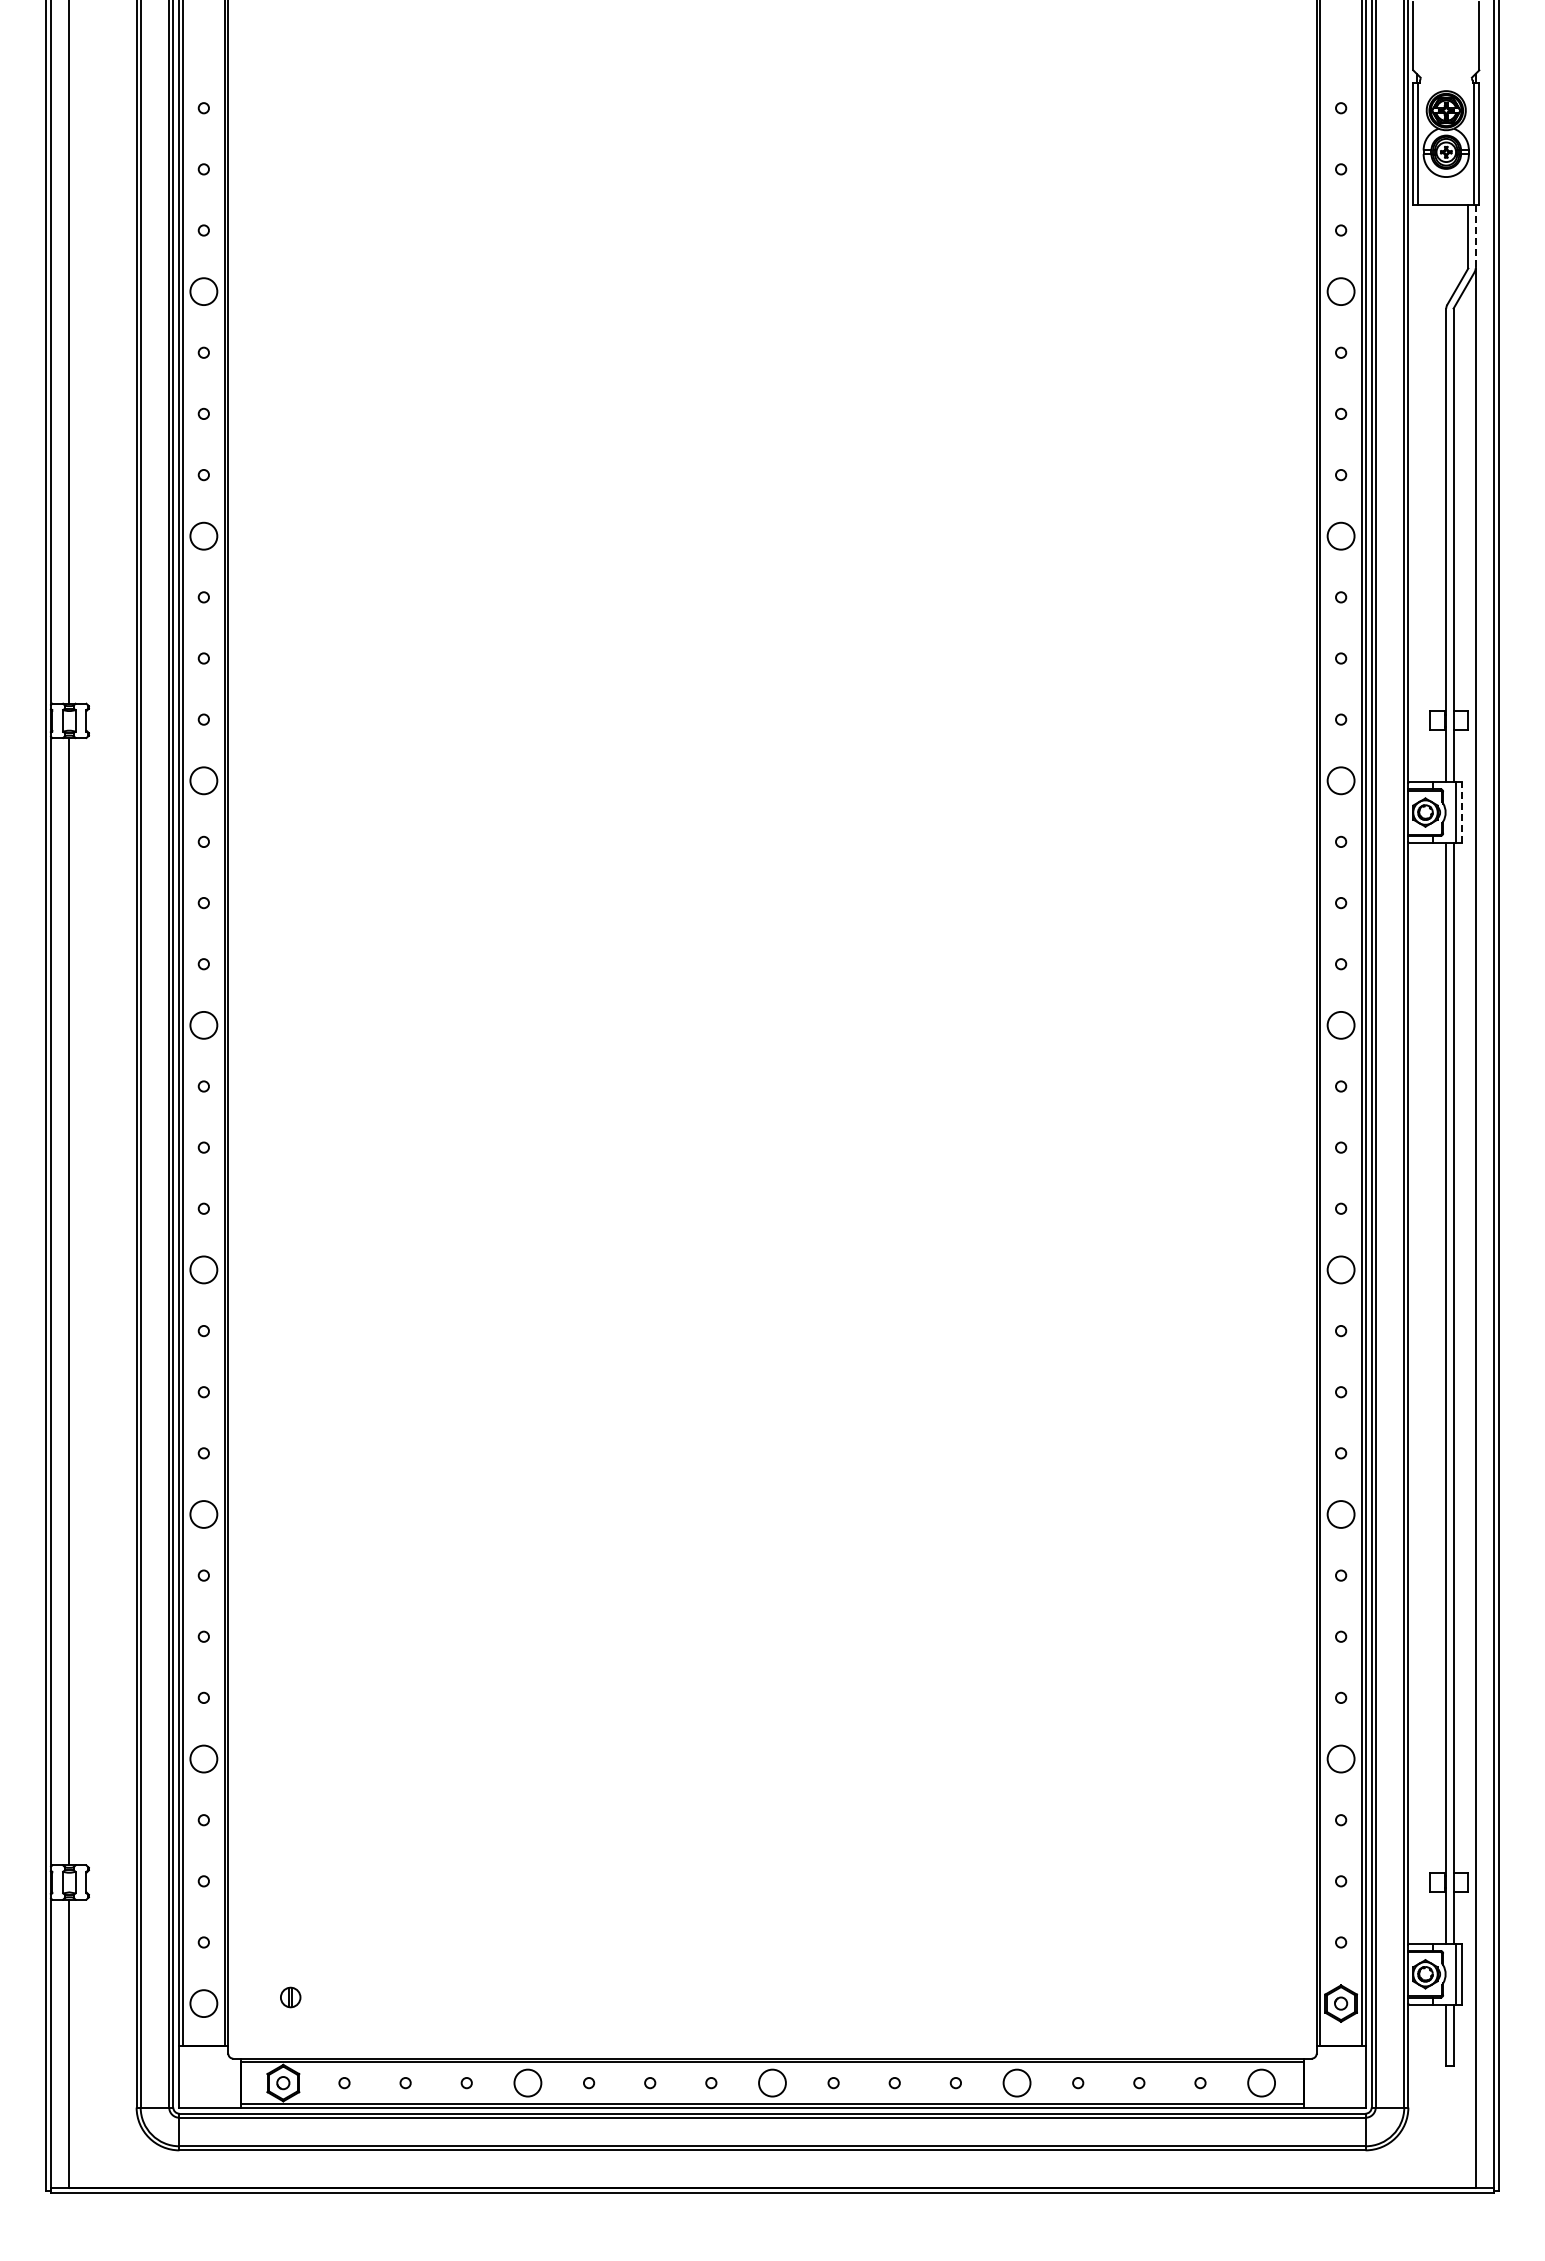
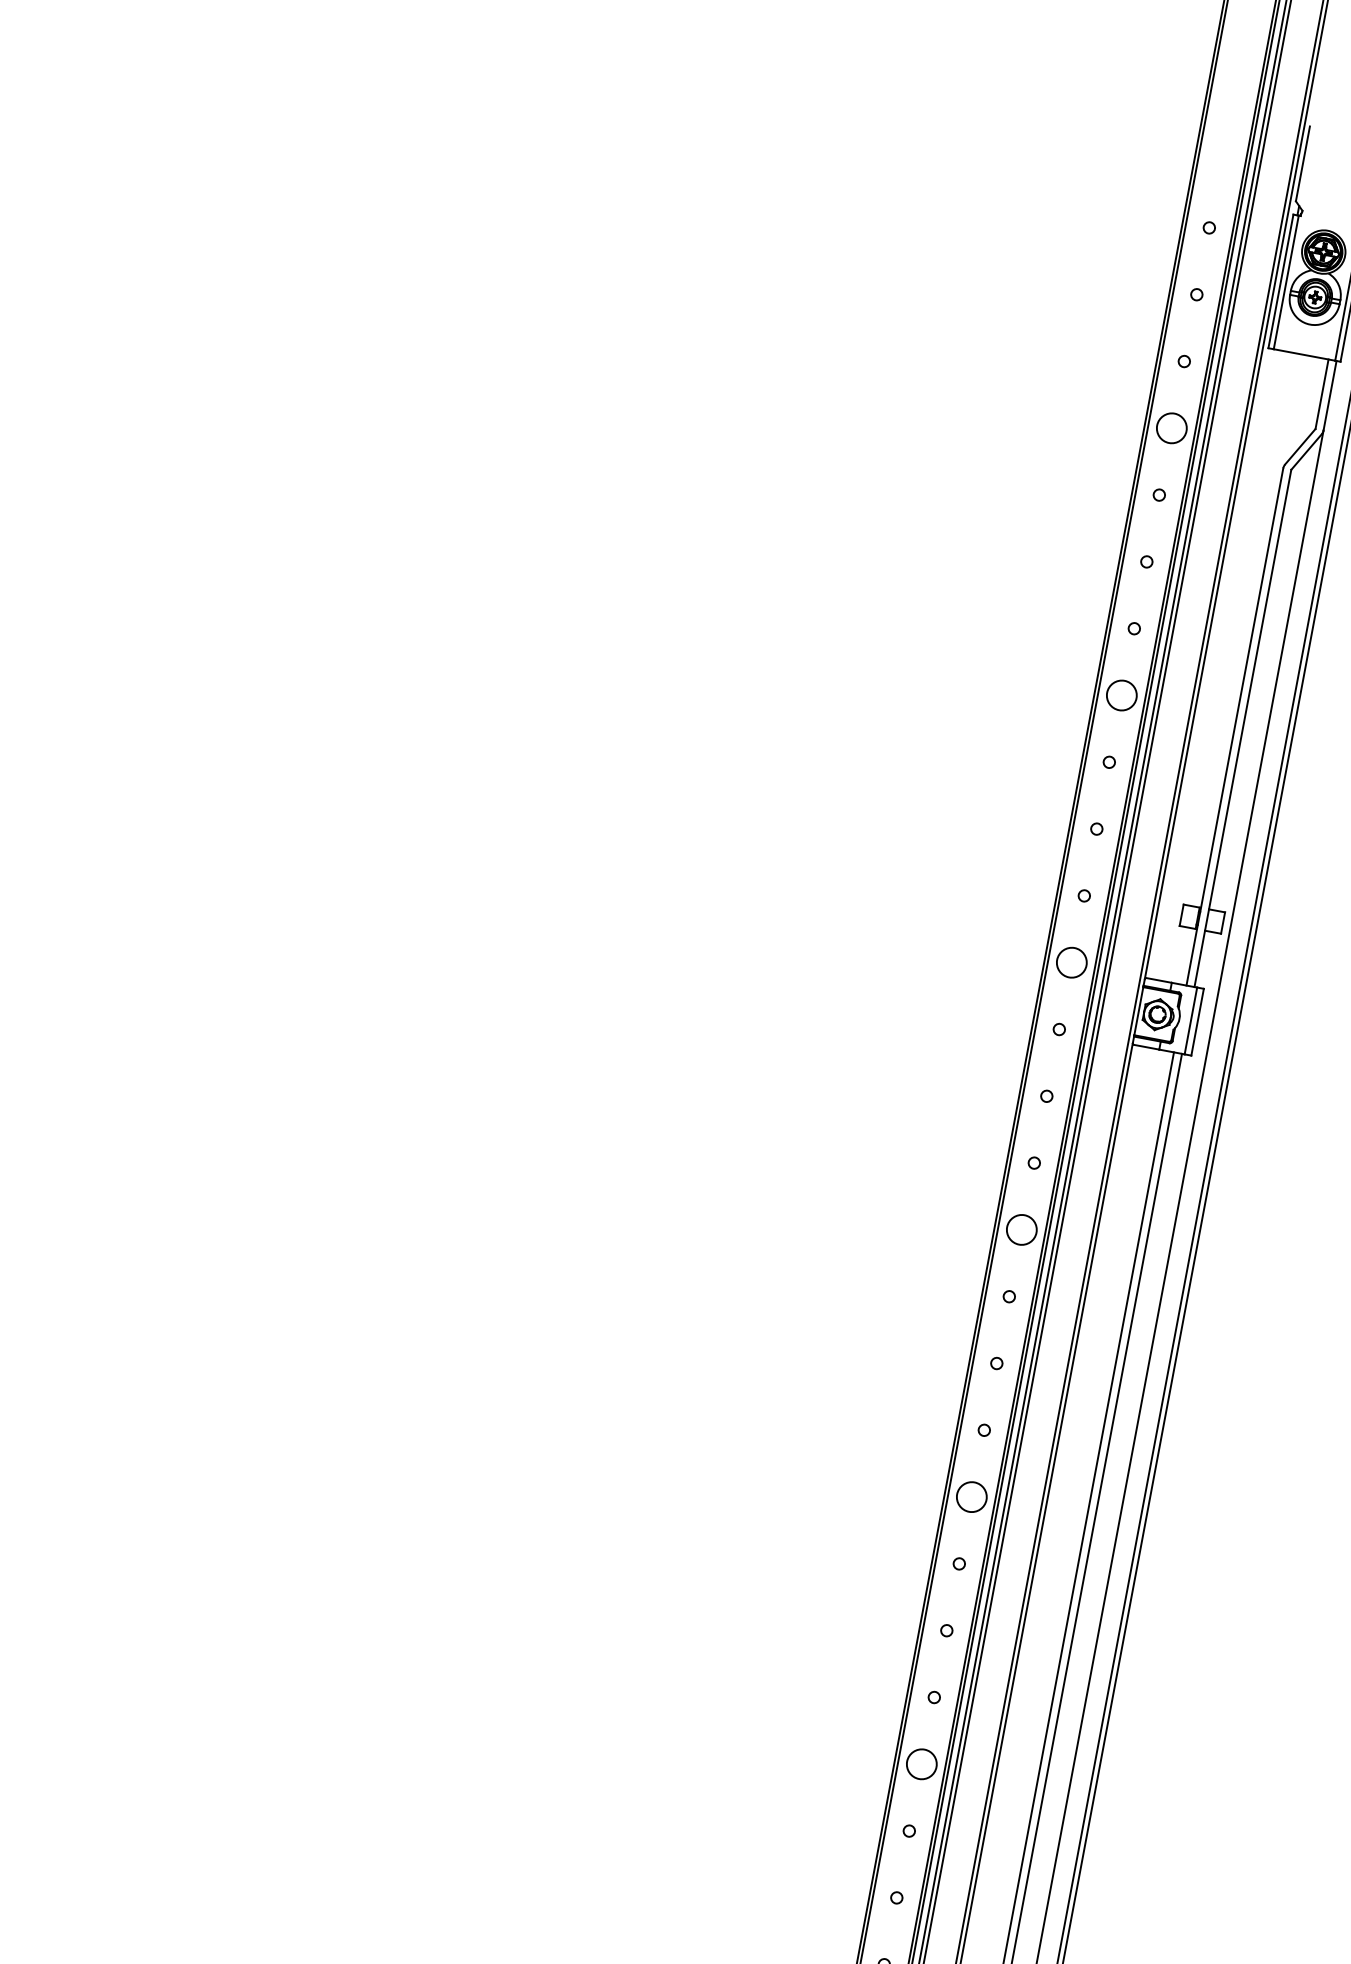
line: (1475, 236) -> (1329, 395), dashed -> solid
line: (1462, 812) -> (1197, 1022), dashed -> solid

